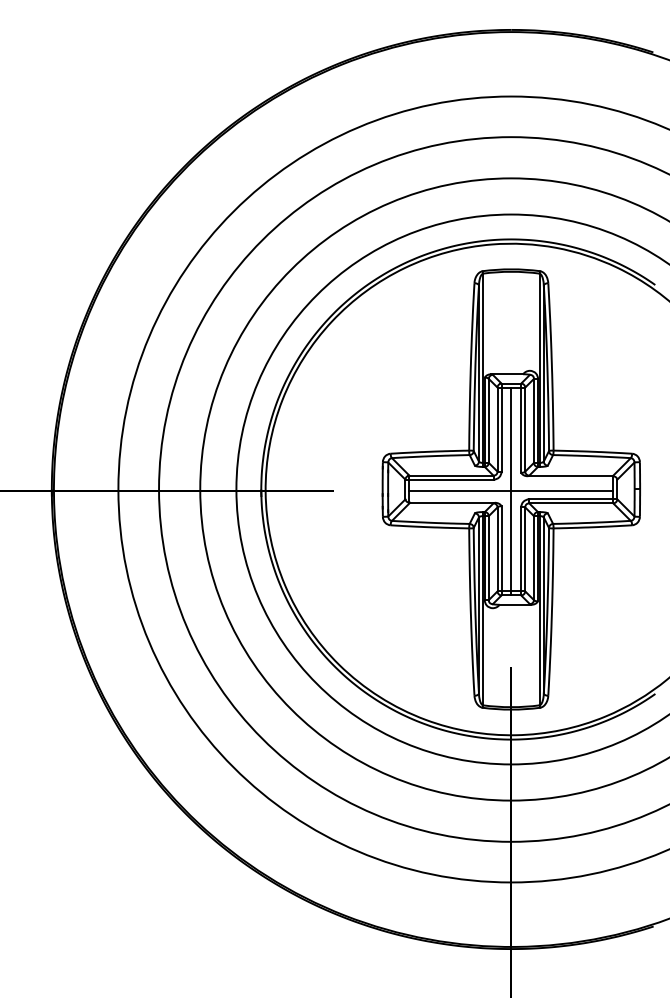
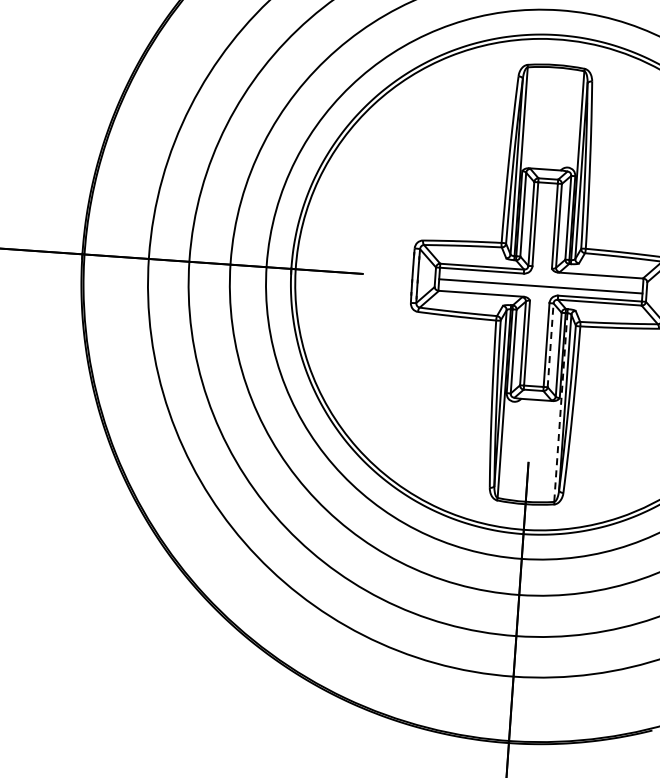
line: (511, 491) -> (540, 286), removed
line: (525, 549) -> (550, 345), solid -> dashed
line: (539, 610) -> (560, 407), solid -> dashed

